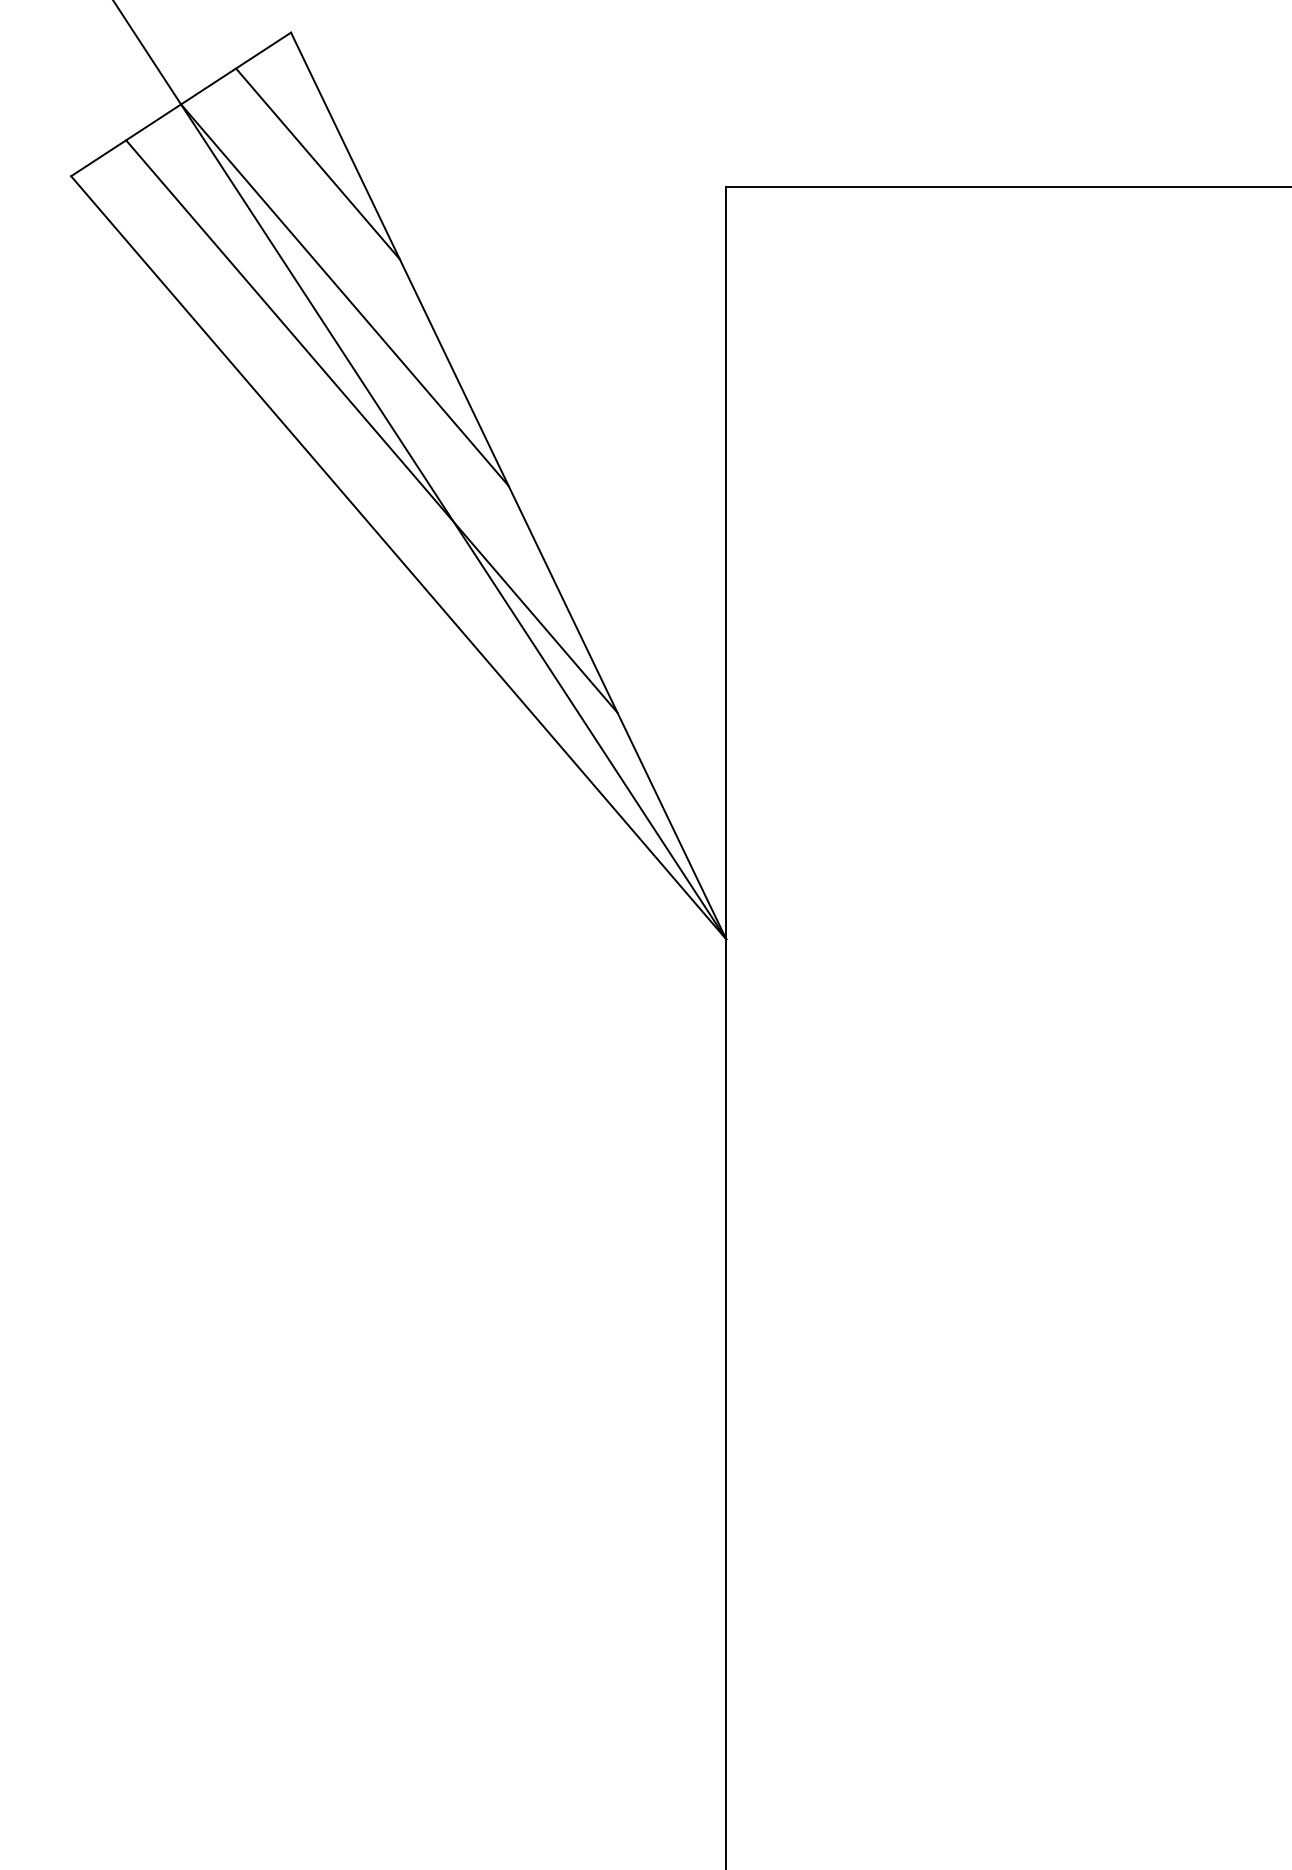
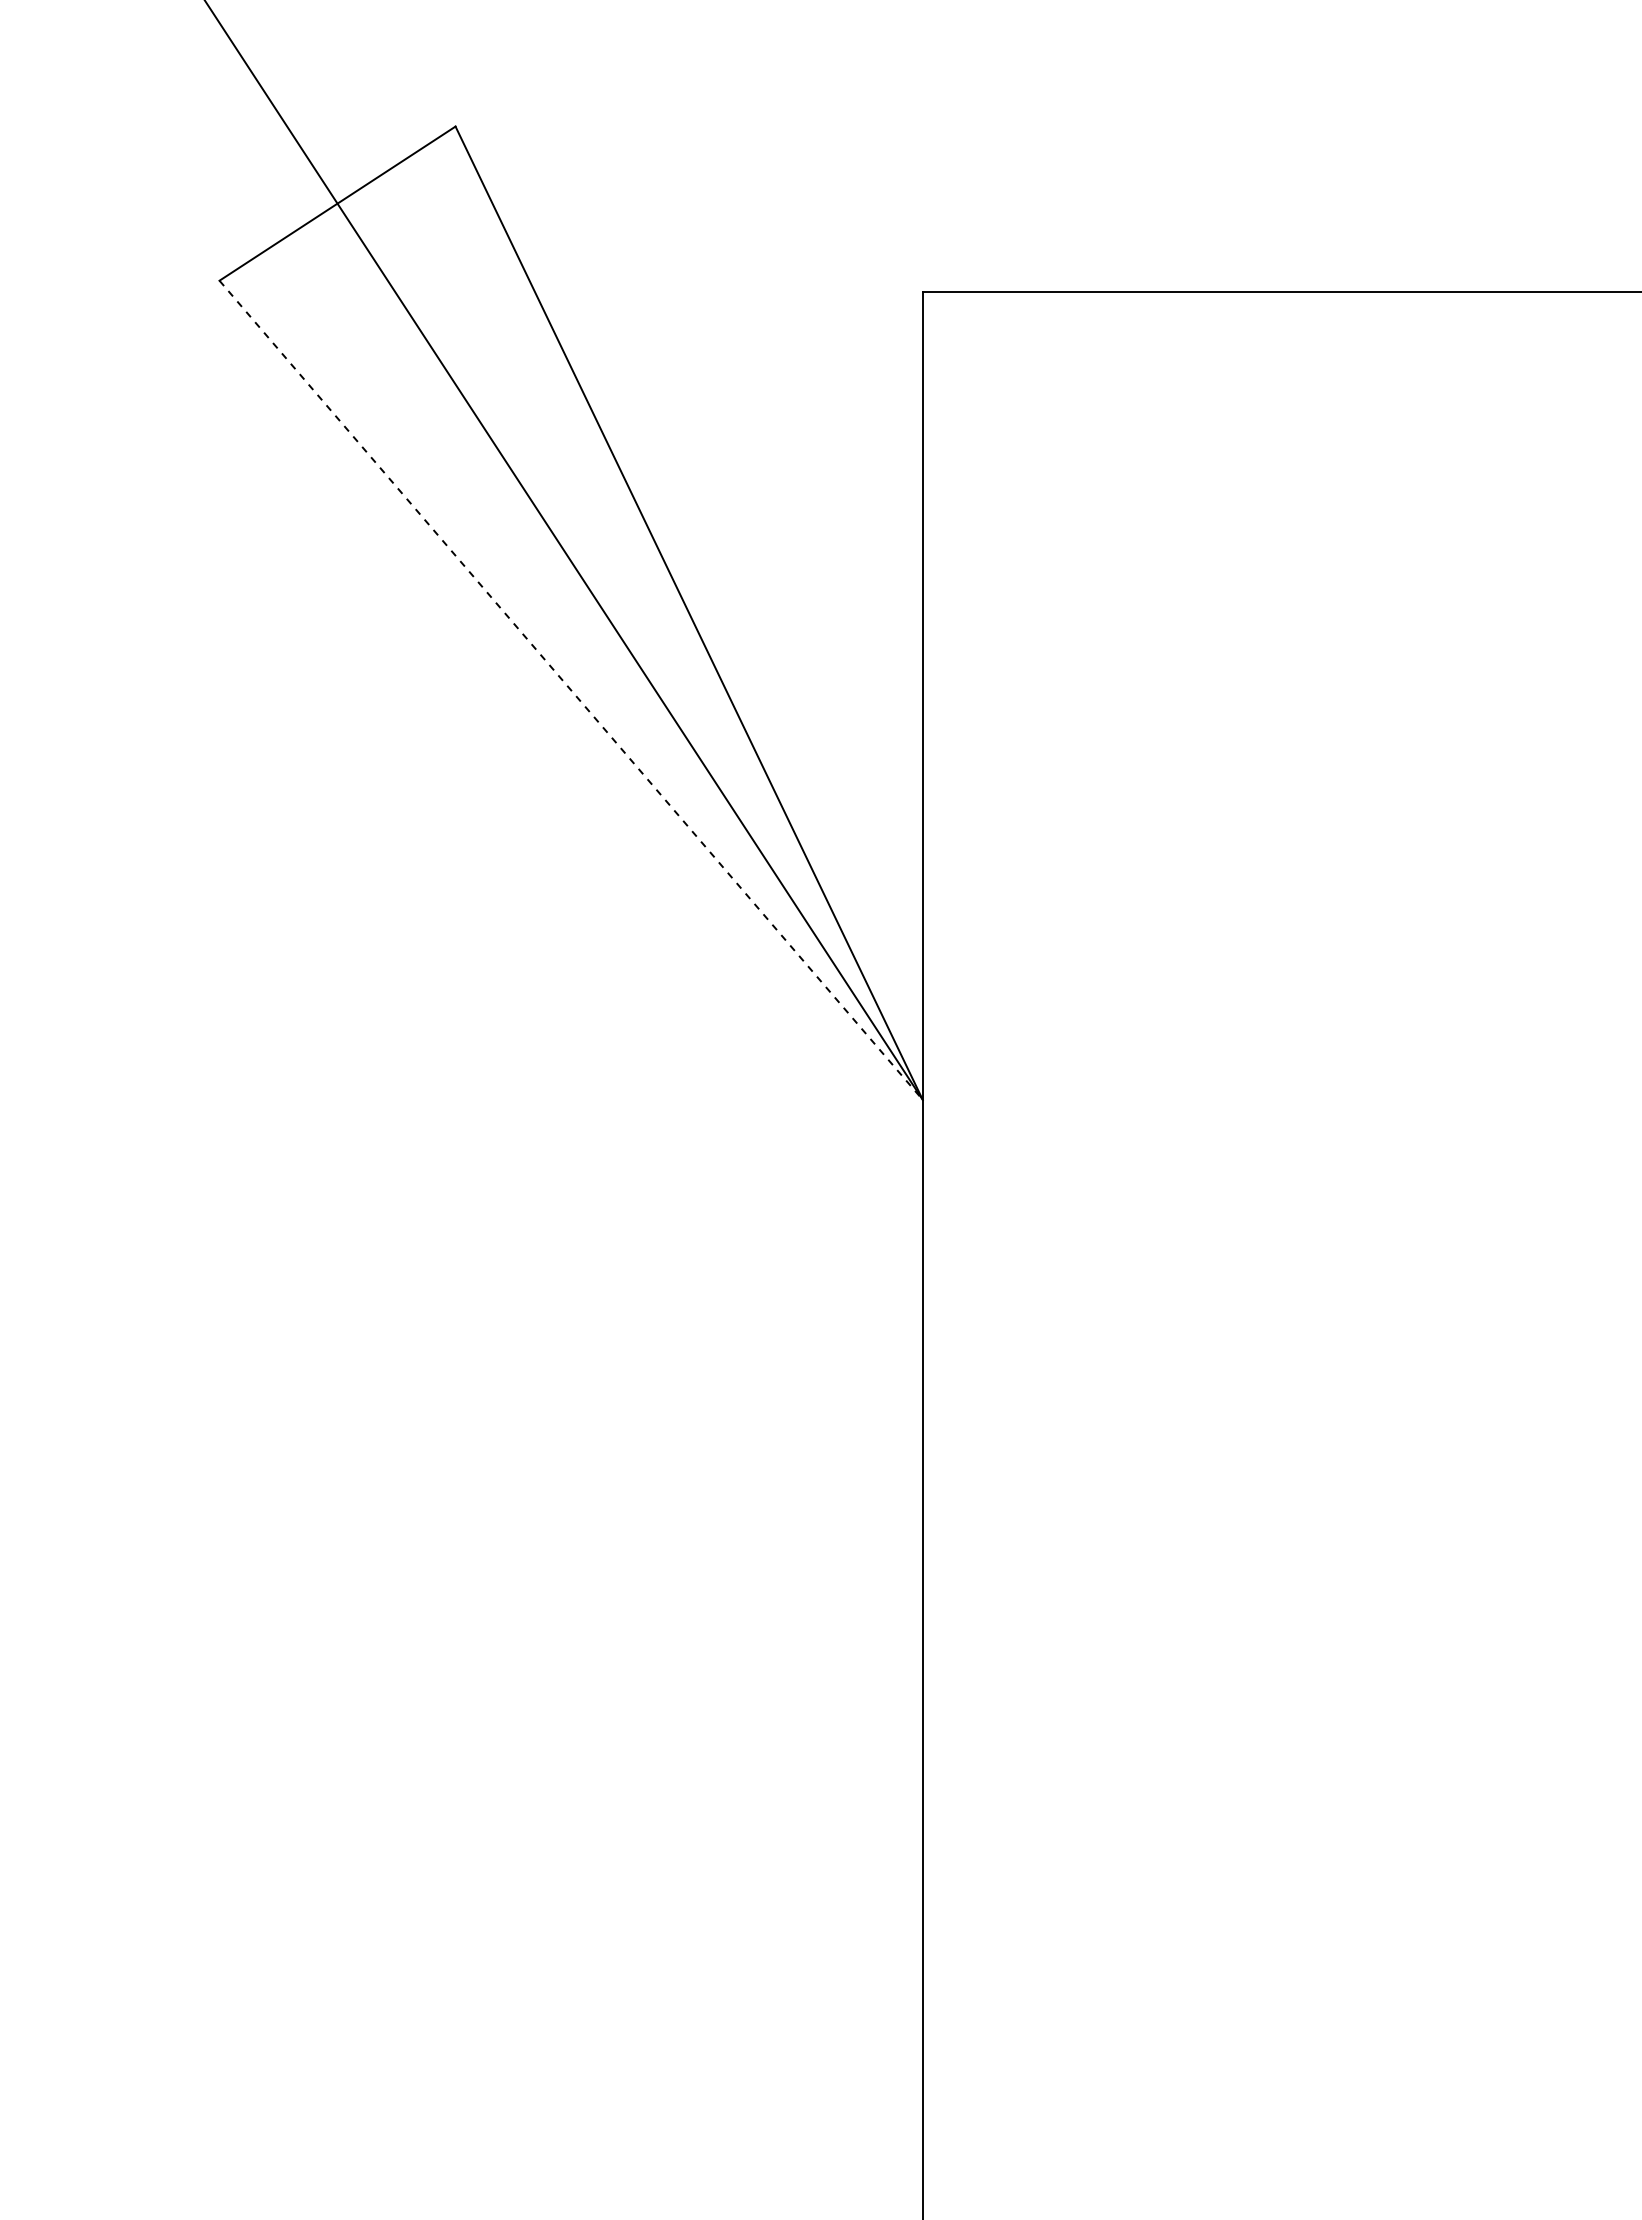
line: (318, 163) -> (484, 267), removed
line: (345, 295) -> (513, 408), removed
line: (371, 426) -> (541, 549), removed
line: (399, 557) -> (571, 690), solid -> dashed

